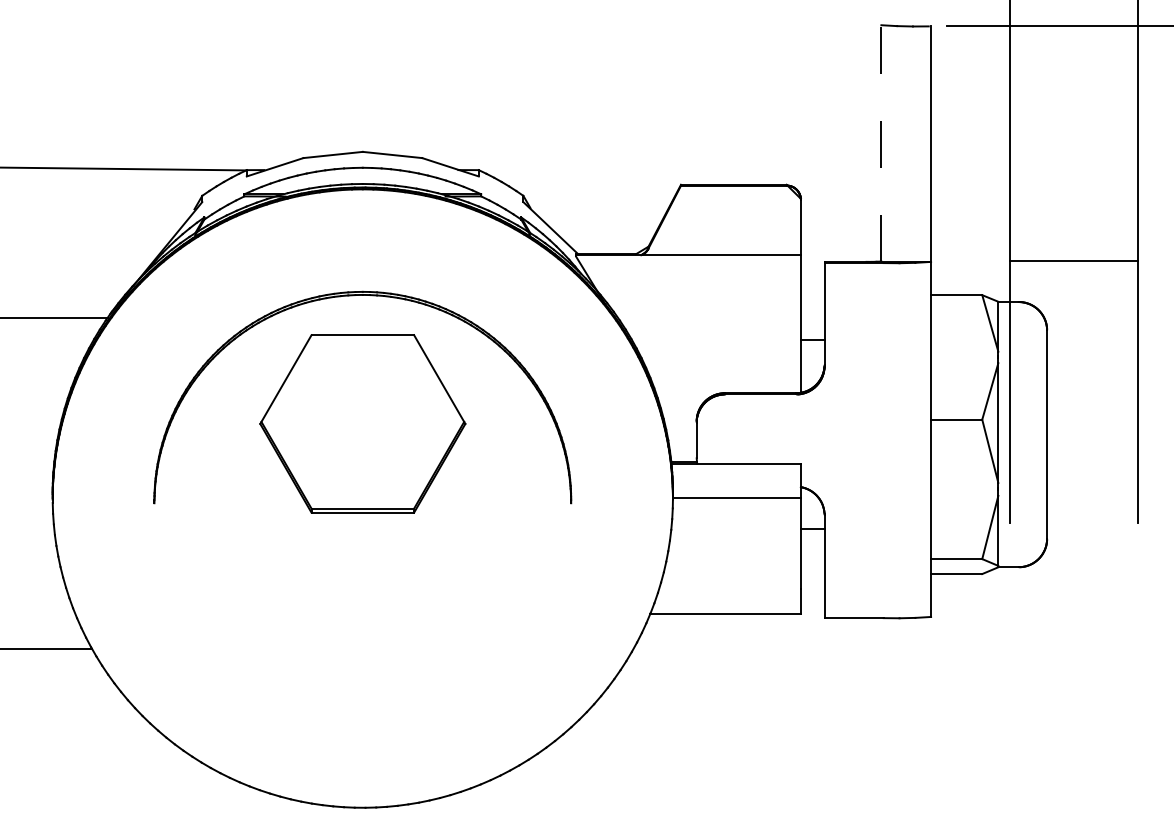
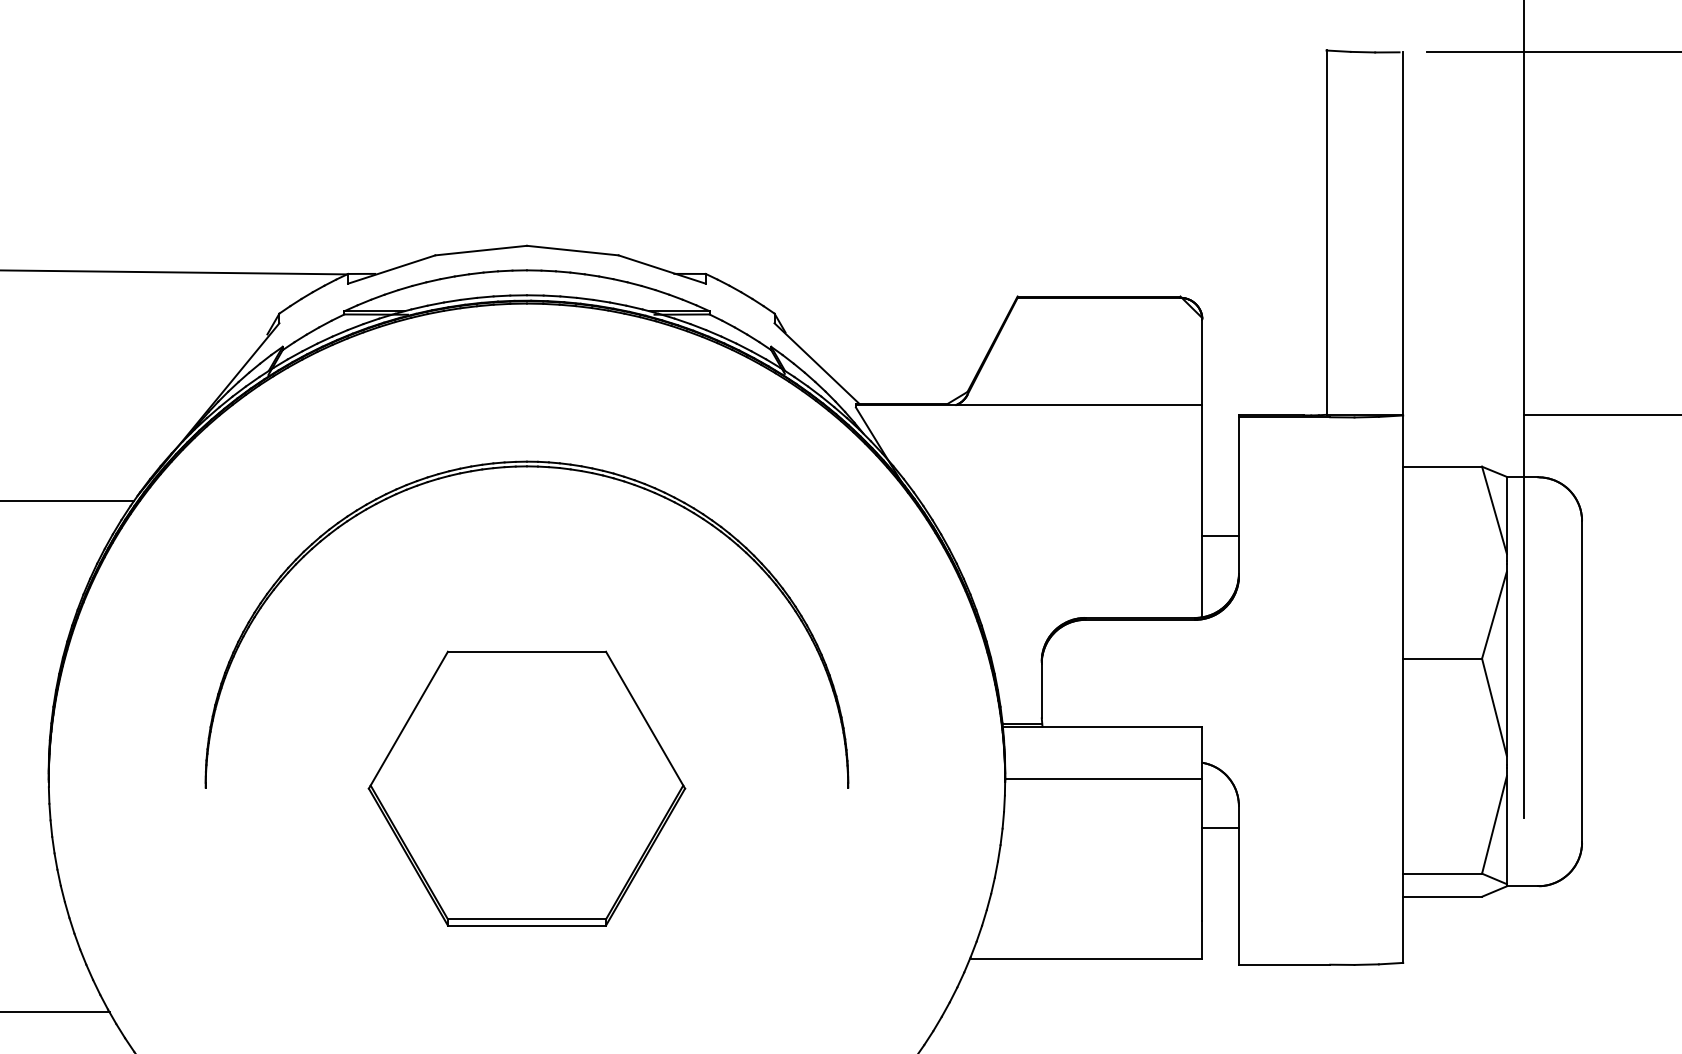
line: (881, 143) -> (1326, 232), dashed -> solid
part: (362, 423) -> (526, 787), moved

